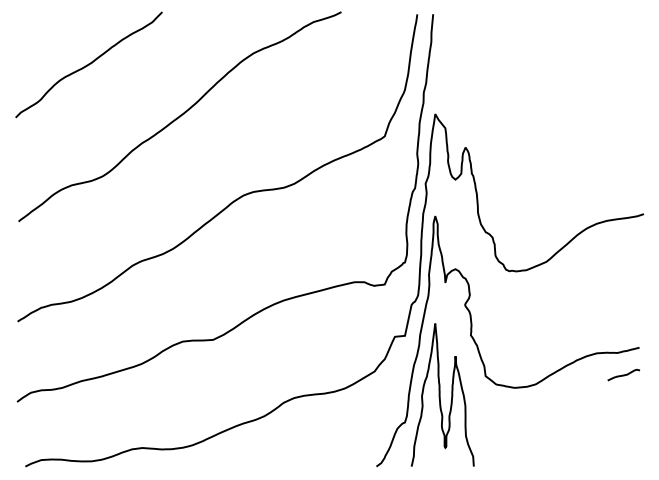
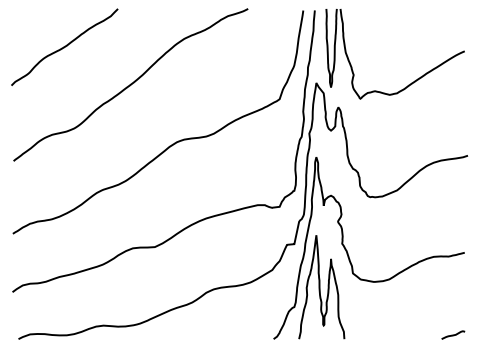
part: (566, 113) -> (411, 82), added
curve: (623, 374) -> (453, 334), moved

